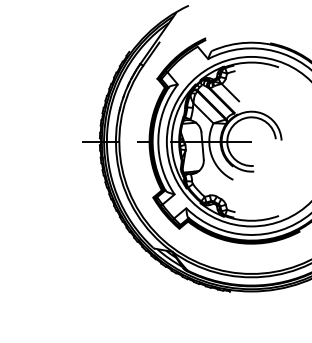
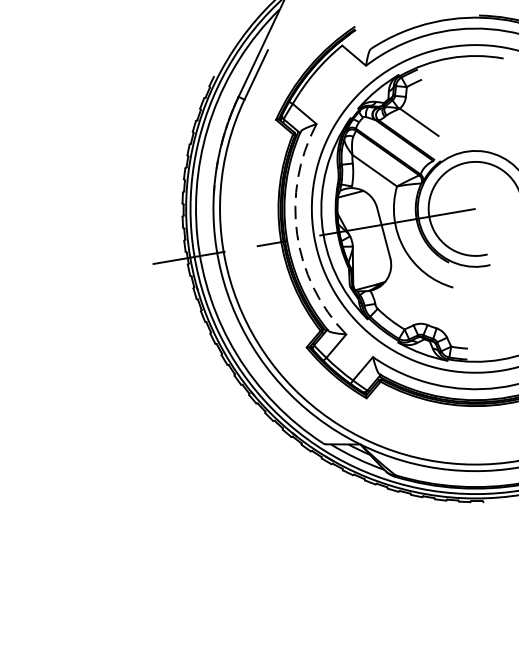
arc: (158, 138) -> (297, 233), solid -> dashed

